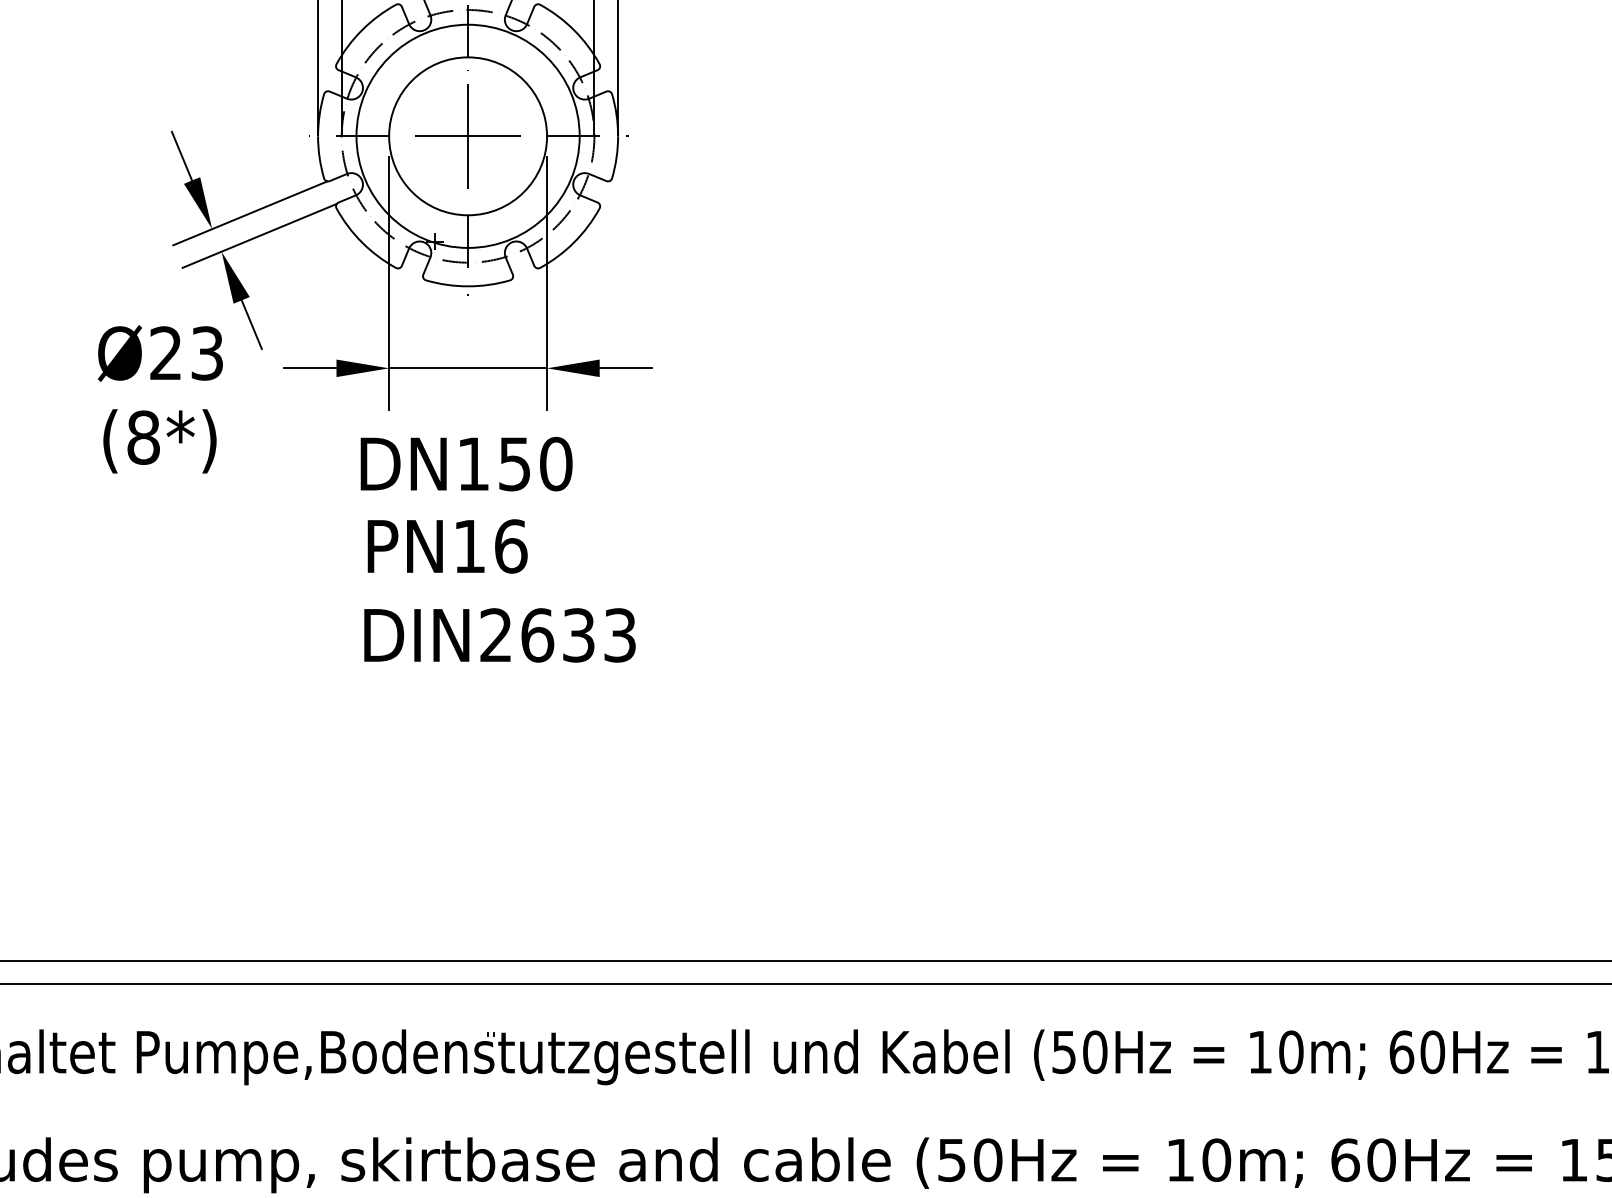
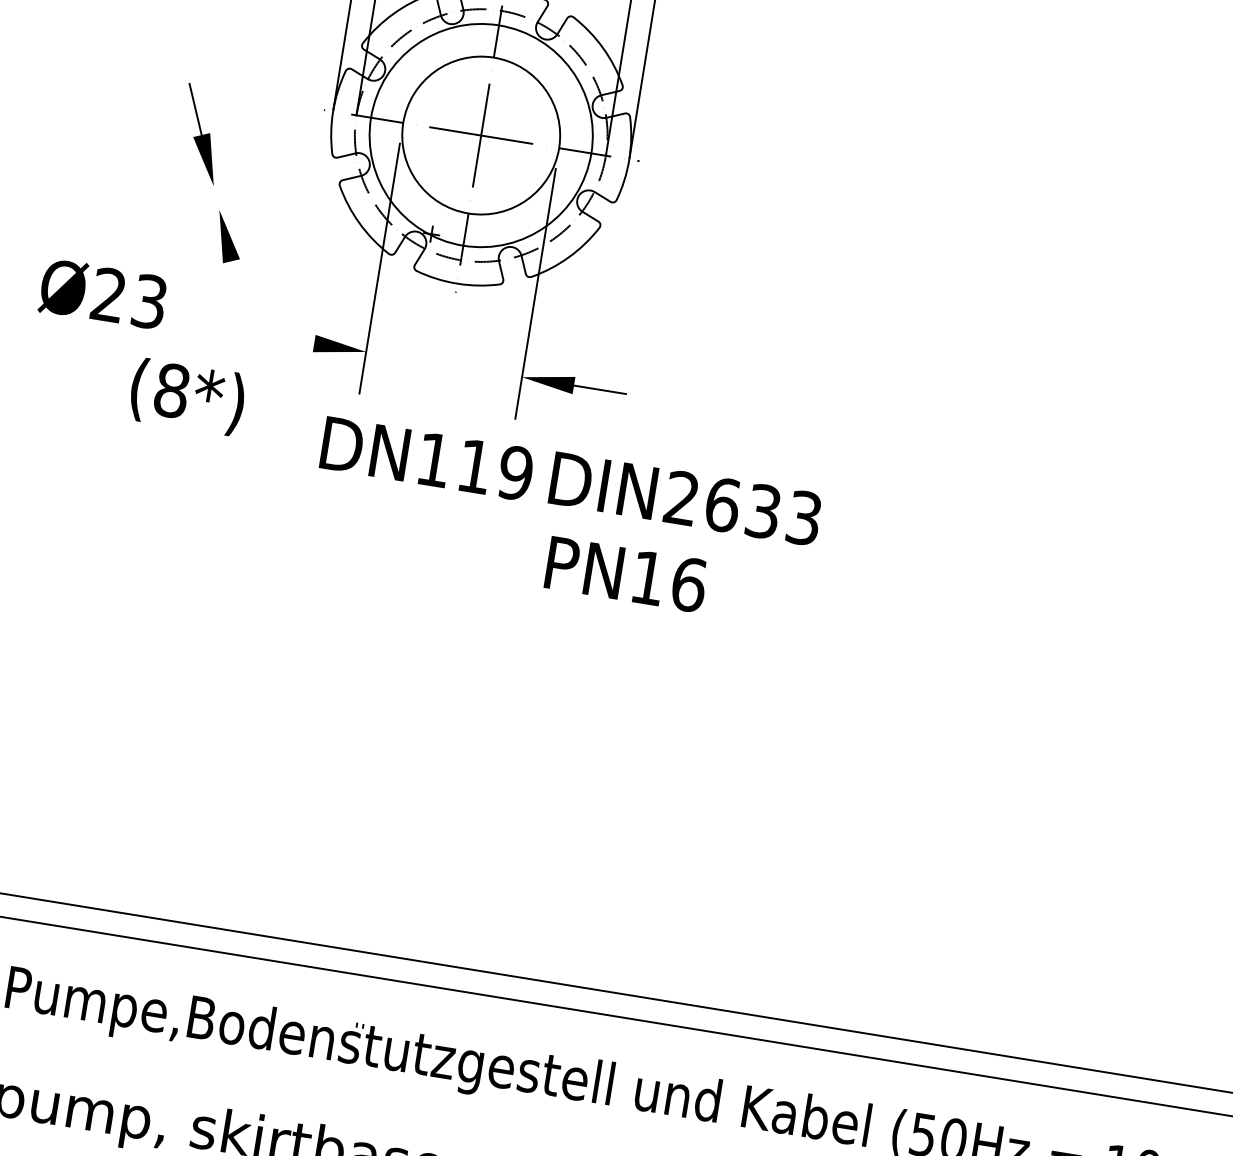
line: (250, 213) -> (254, 176), removed
line: (259, 235) -> (259, 200), removed
line: (251, 324) -> (237, 286), removed
text: (160, 353) -> (103, 294), moved
line: (309, 368) -> (287, 339), removed
line: (468, 368) -> (444, 364), removed
text: (159, 441) -> (187, 397), moved
text: (535, 464) -> (495, 470), DN150 -> DN119
text: (447, 546) -> (626, 574), moved
text: (499, 635) -> (685, 499), moved

